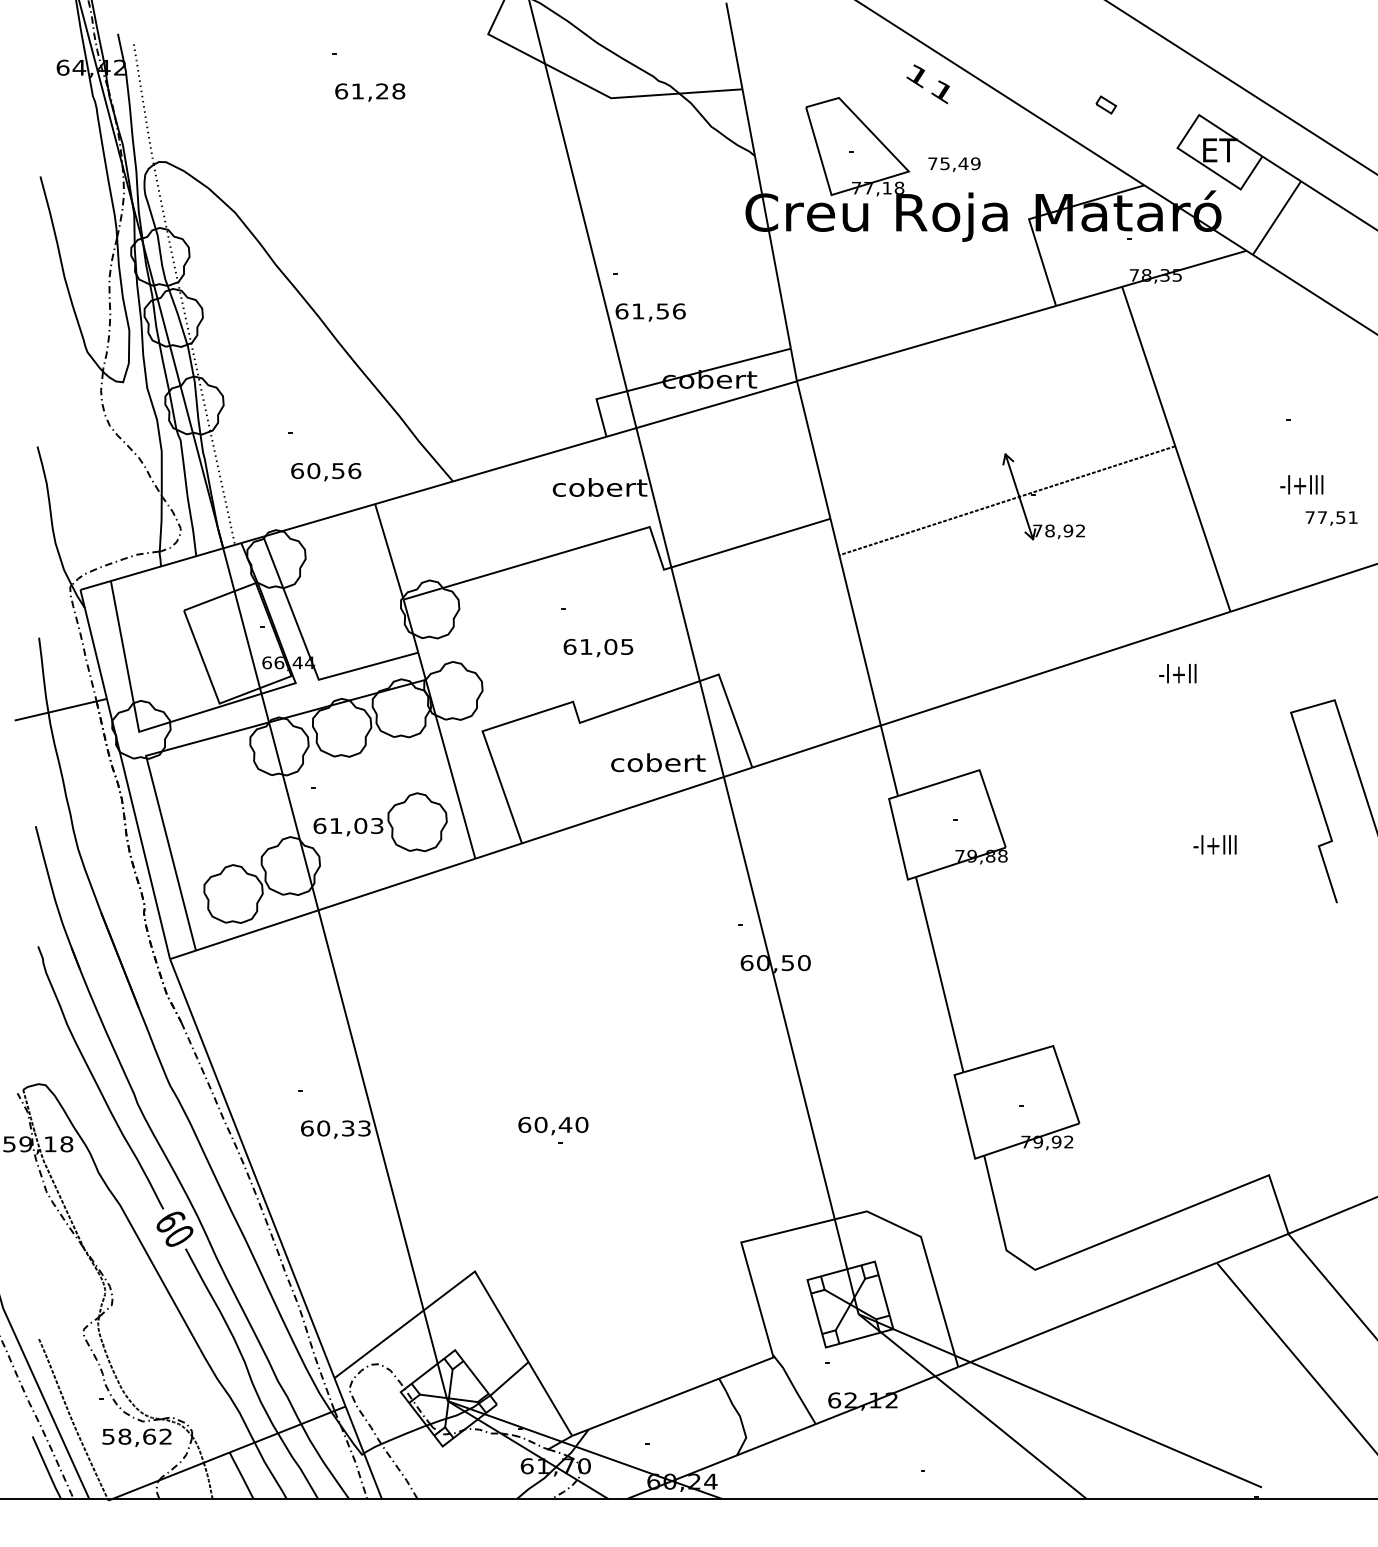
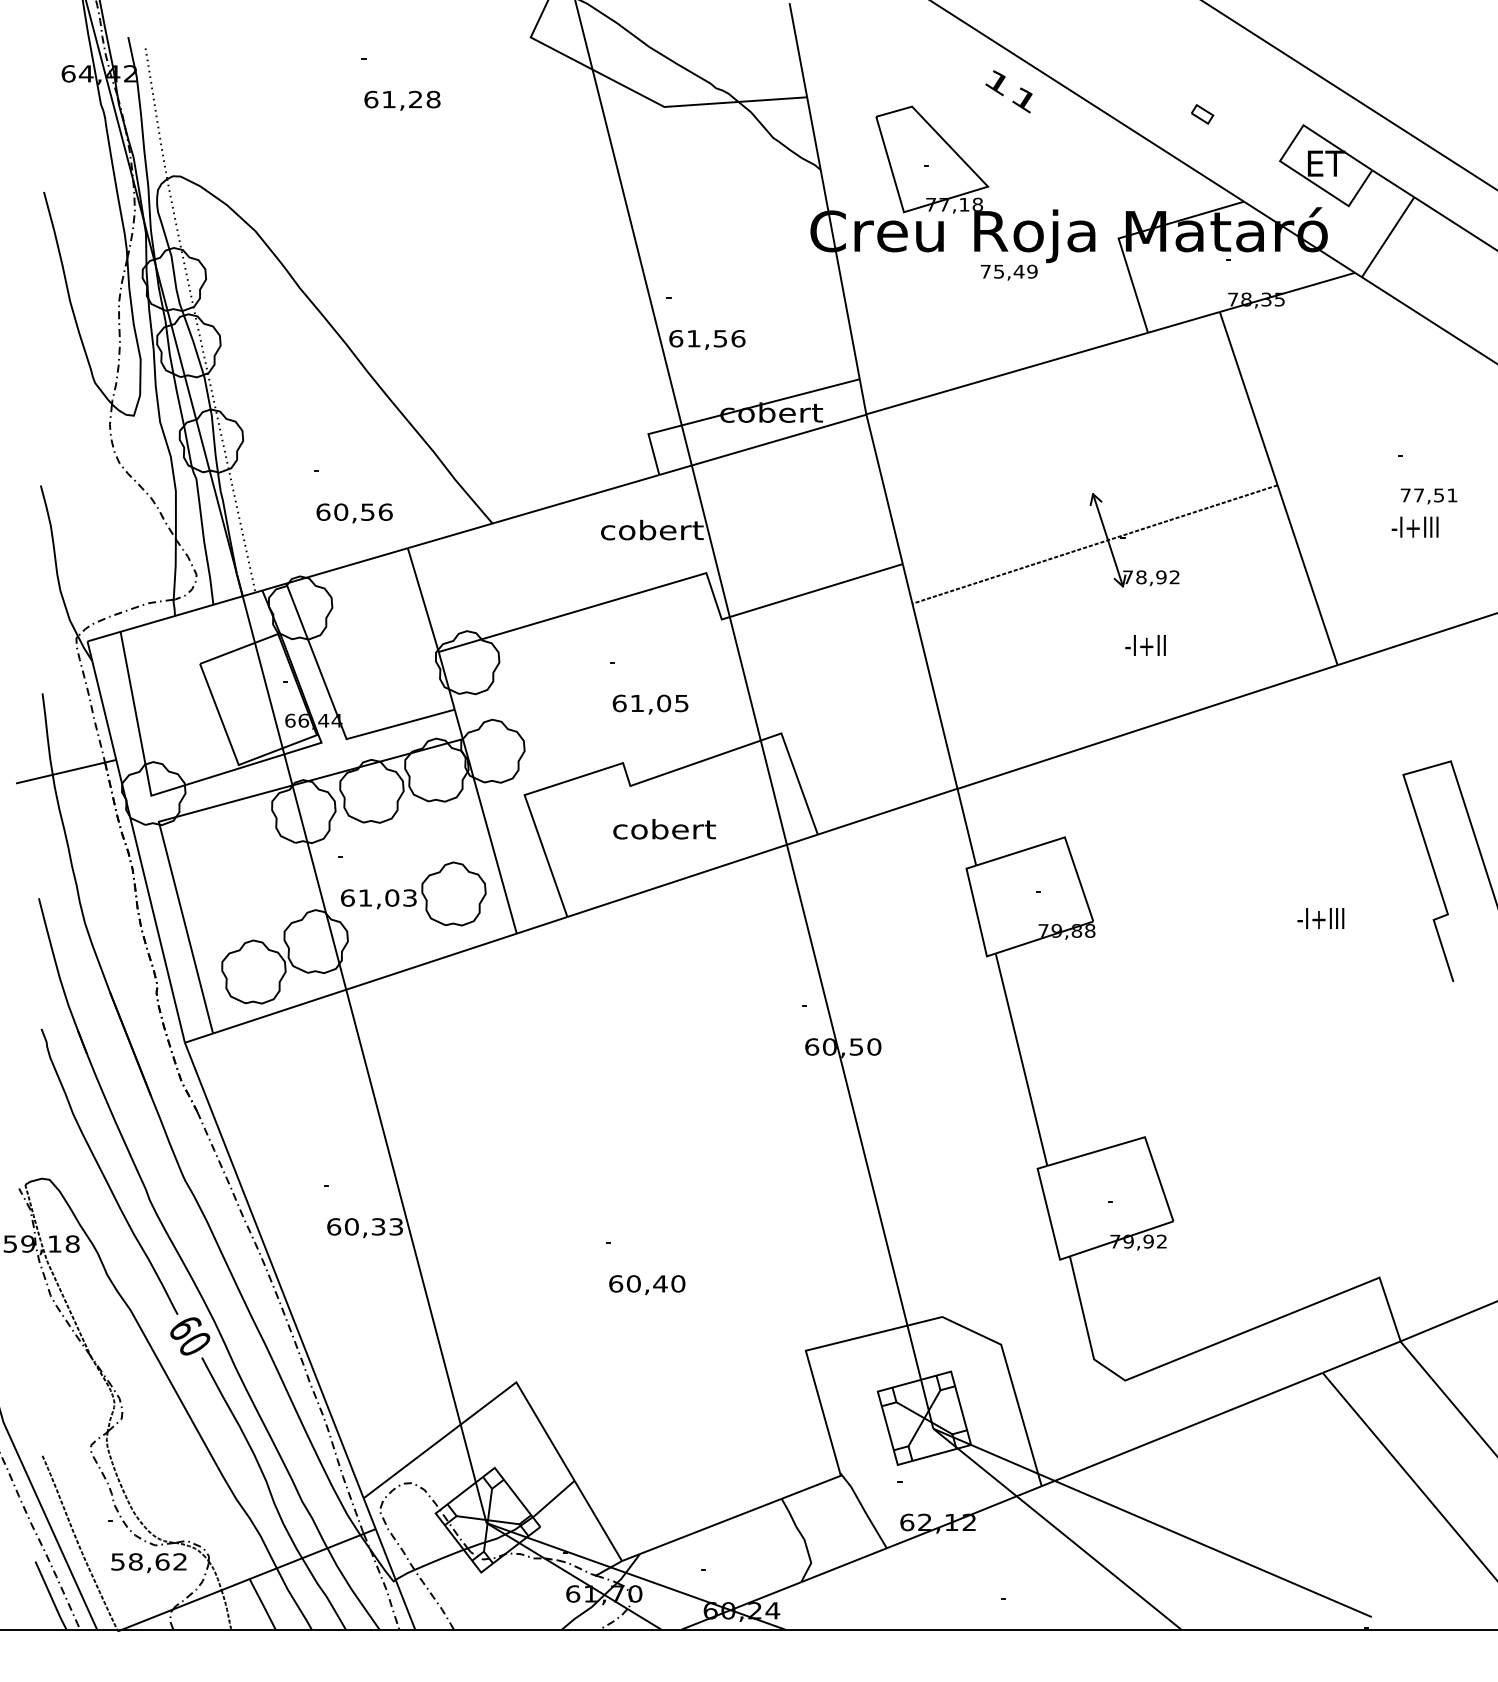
text: (954, 164) -> (1009, 272), moved
text: (1331, 518) -> (1428, 496), moved
text: (1177, 673) -> (1145, 645), moved
text: (658, 762) -> (664, 829), moved
text: (553, 1125) -> (647, 1284), moved

